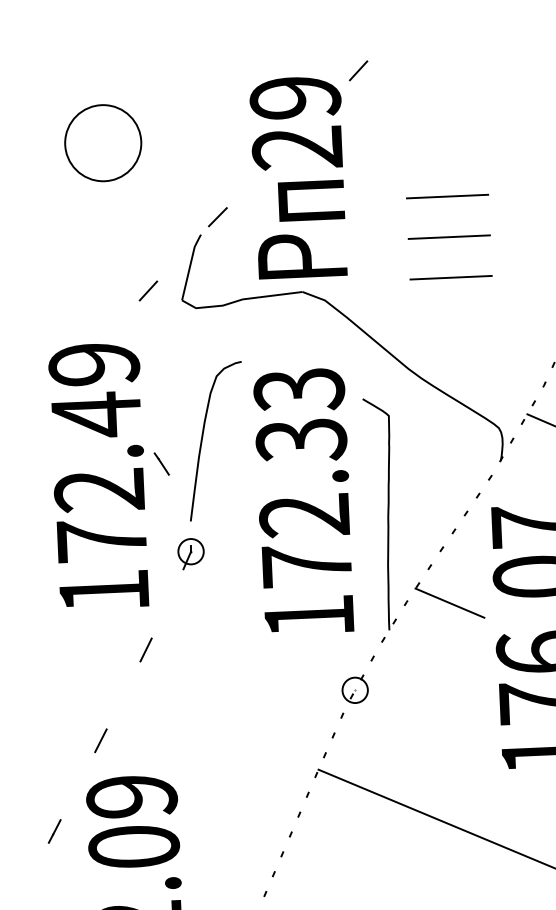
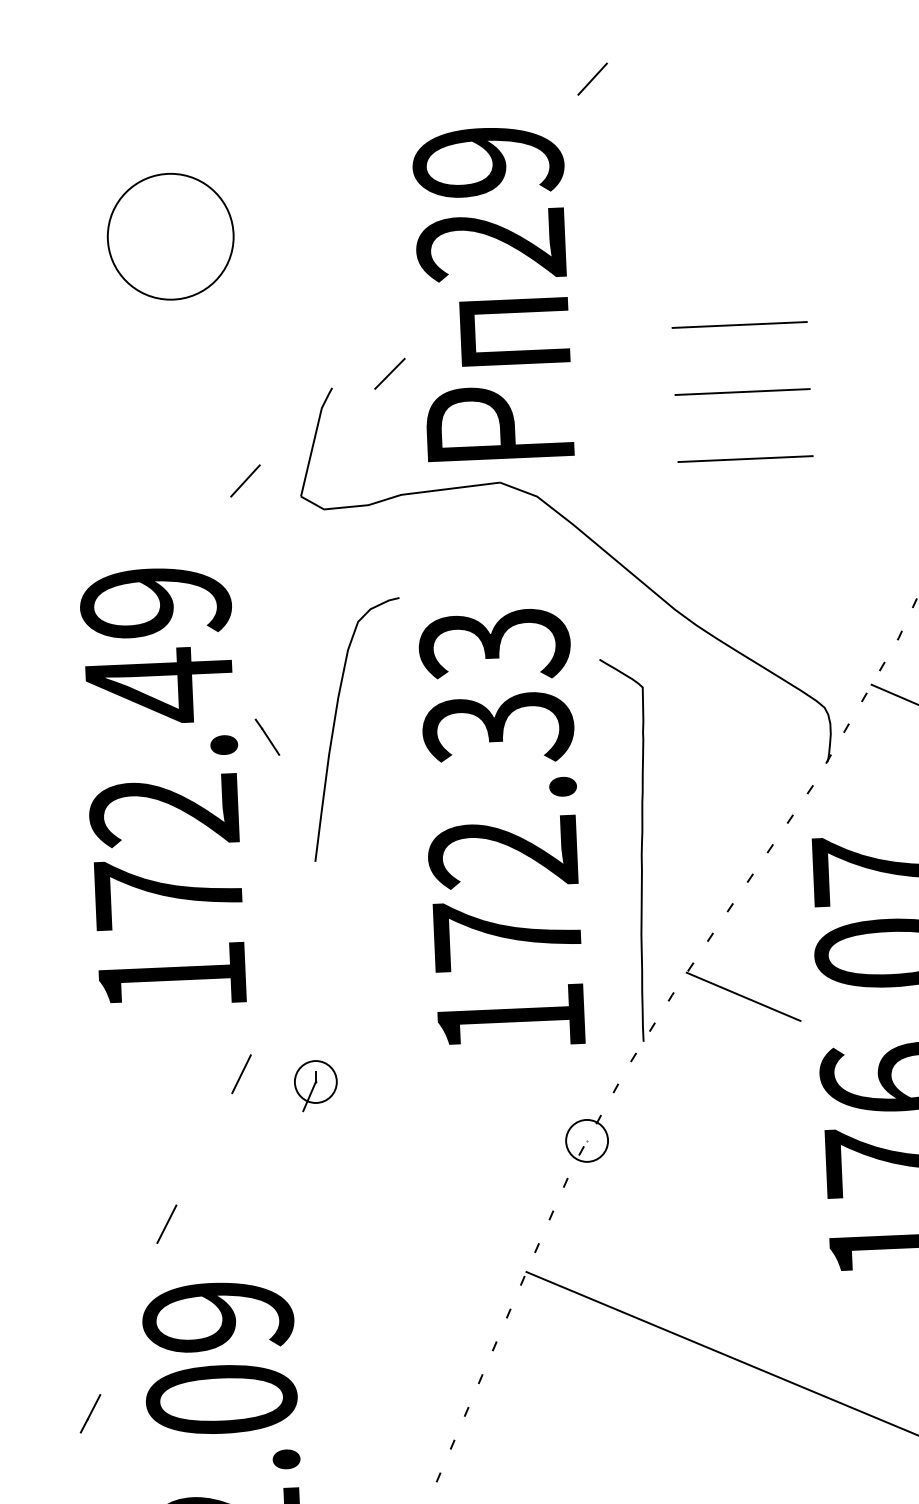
line: (358, 70) -> (592, 78), moved
line: (217, 217) -> (389, 374), moved
line: (161, 463) -> (266, 736), moved
part: (190, 554) -> (314, 1086), moved
line: (54, 831) -> (90, 1413), moved

